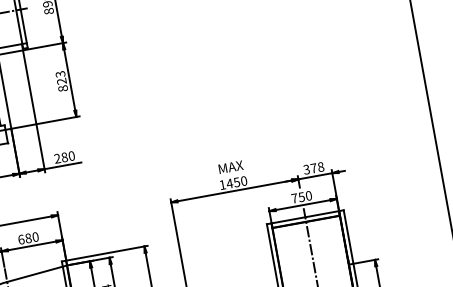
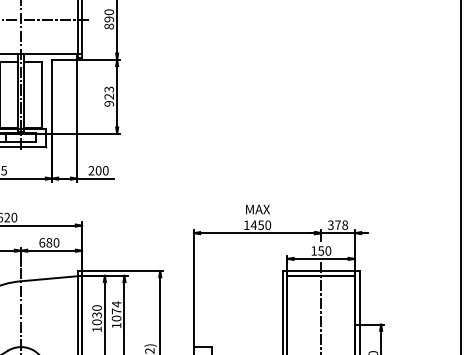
text: (62, 88) -> (108, 103), 823 -> 923
text: (64, 157) -> (98, 170), 280 -> 200
text: (293, 198) -> (313, 250), 750 -> 150

